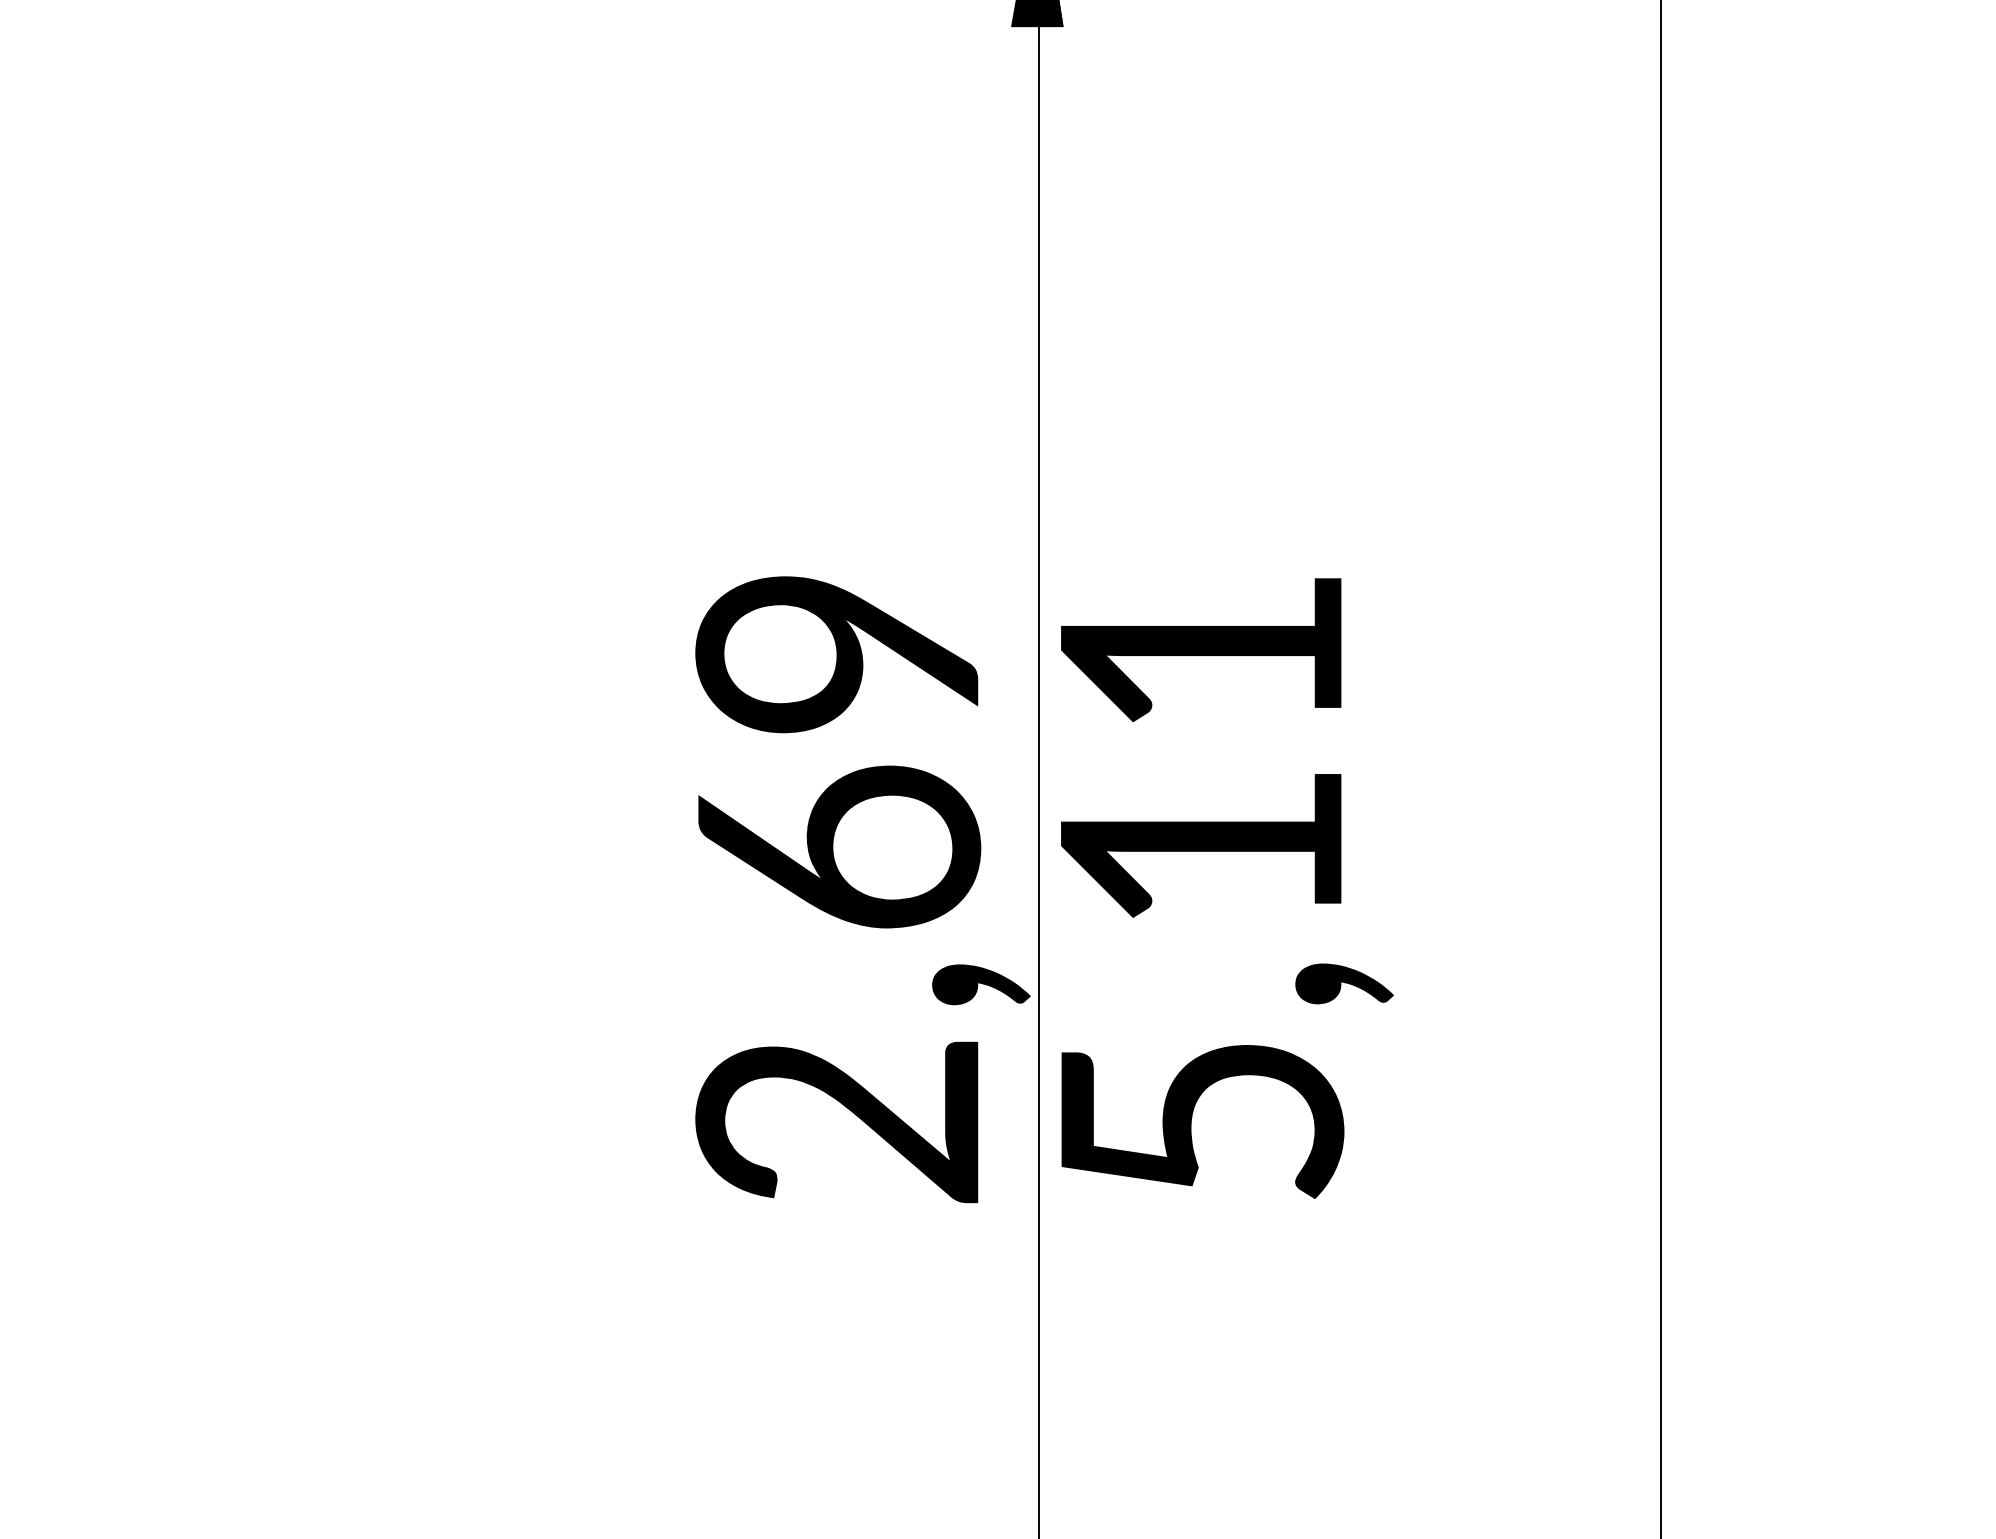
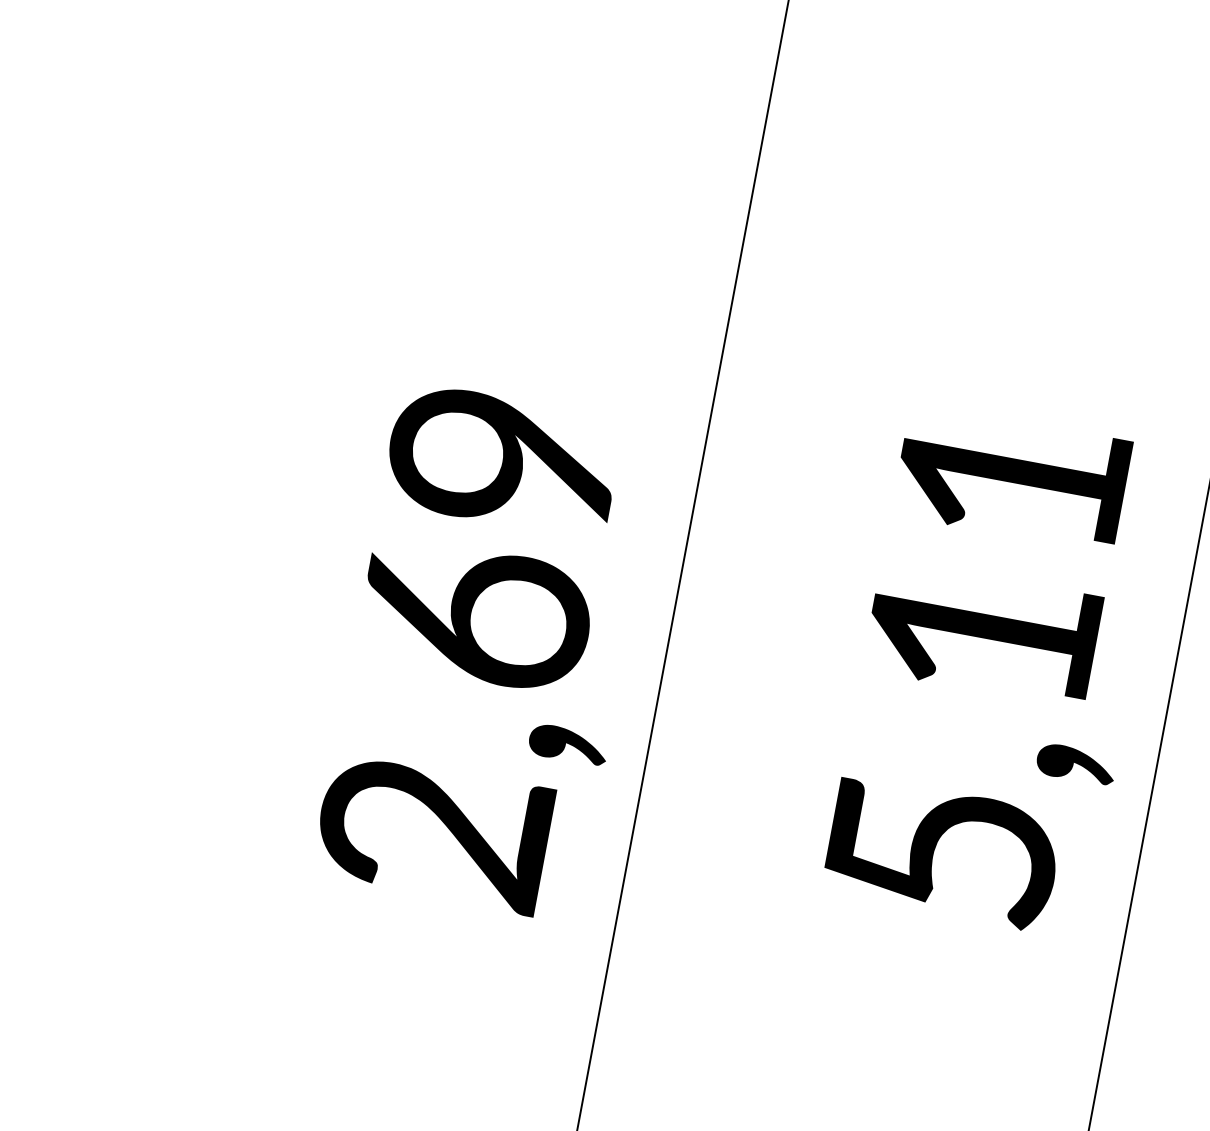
text: (1227, 888) -> (997, 671), moved
text: (862, 889) -> (488, 651), moved

